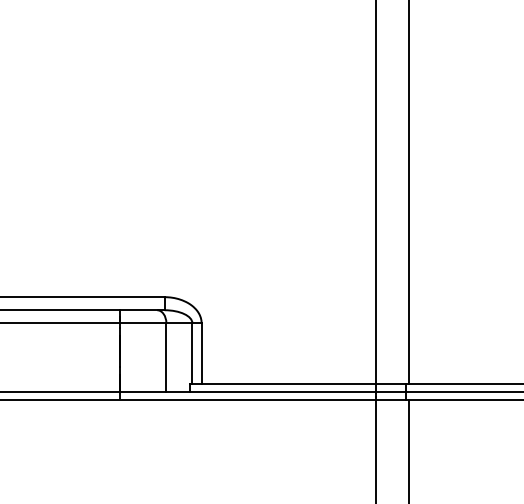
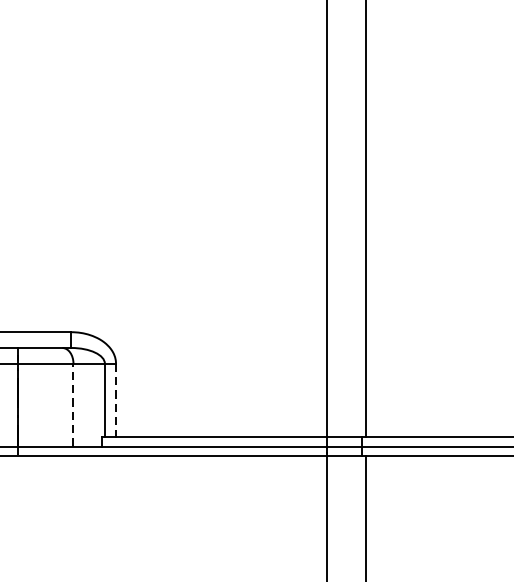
line: (201, 354) -> (115, 401), solid -> dashed
line: (166, 357) -> (73, 405), solid -> dashed

